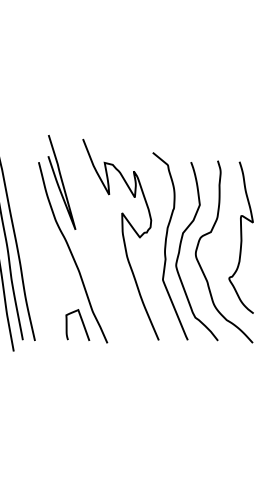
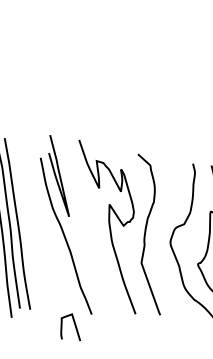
curve: (180, 251) -> (157, 239), removed
curve: (81, 322) -> (74, 325), moved

